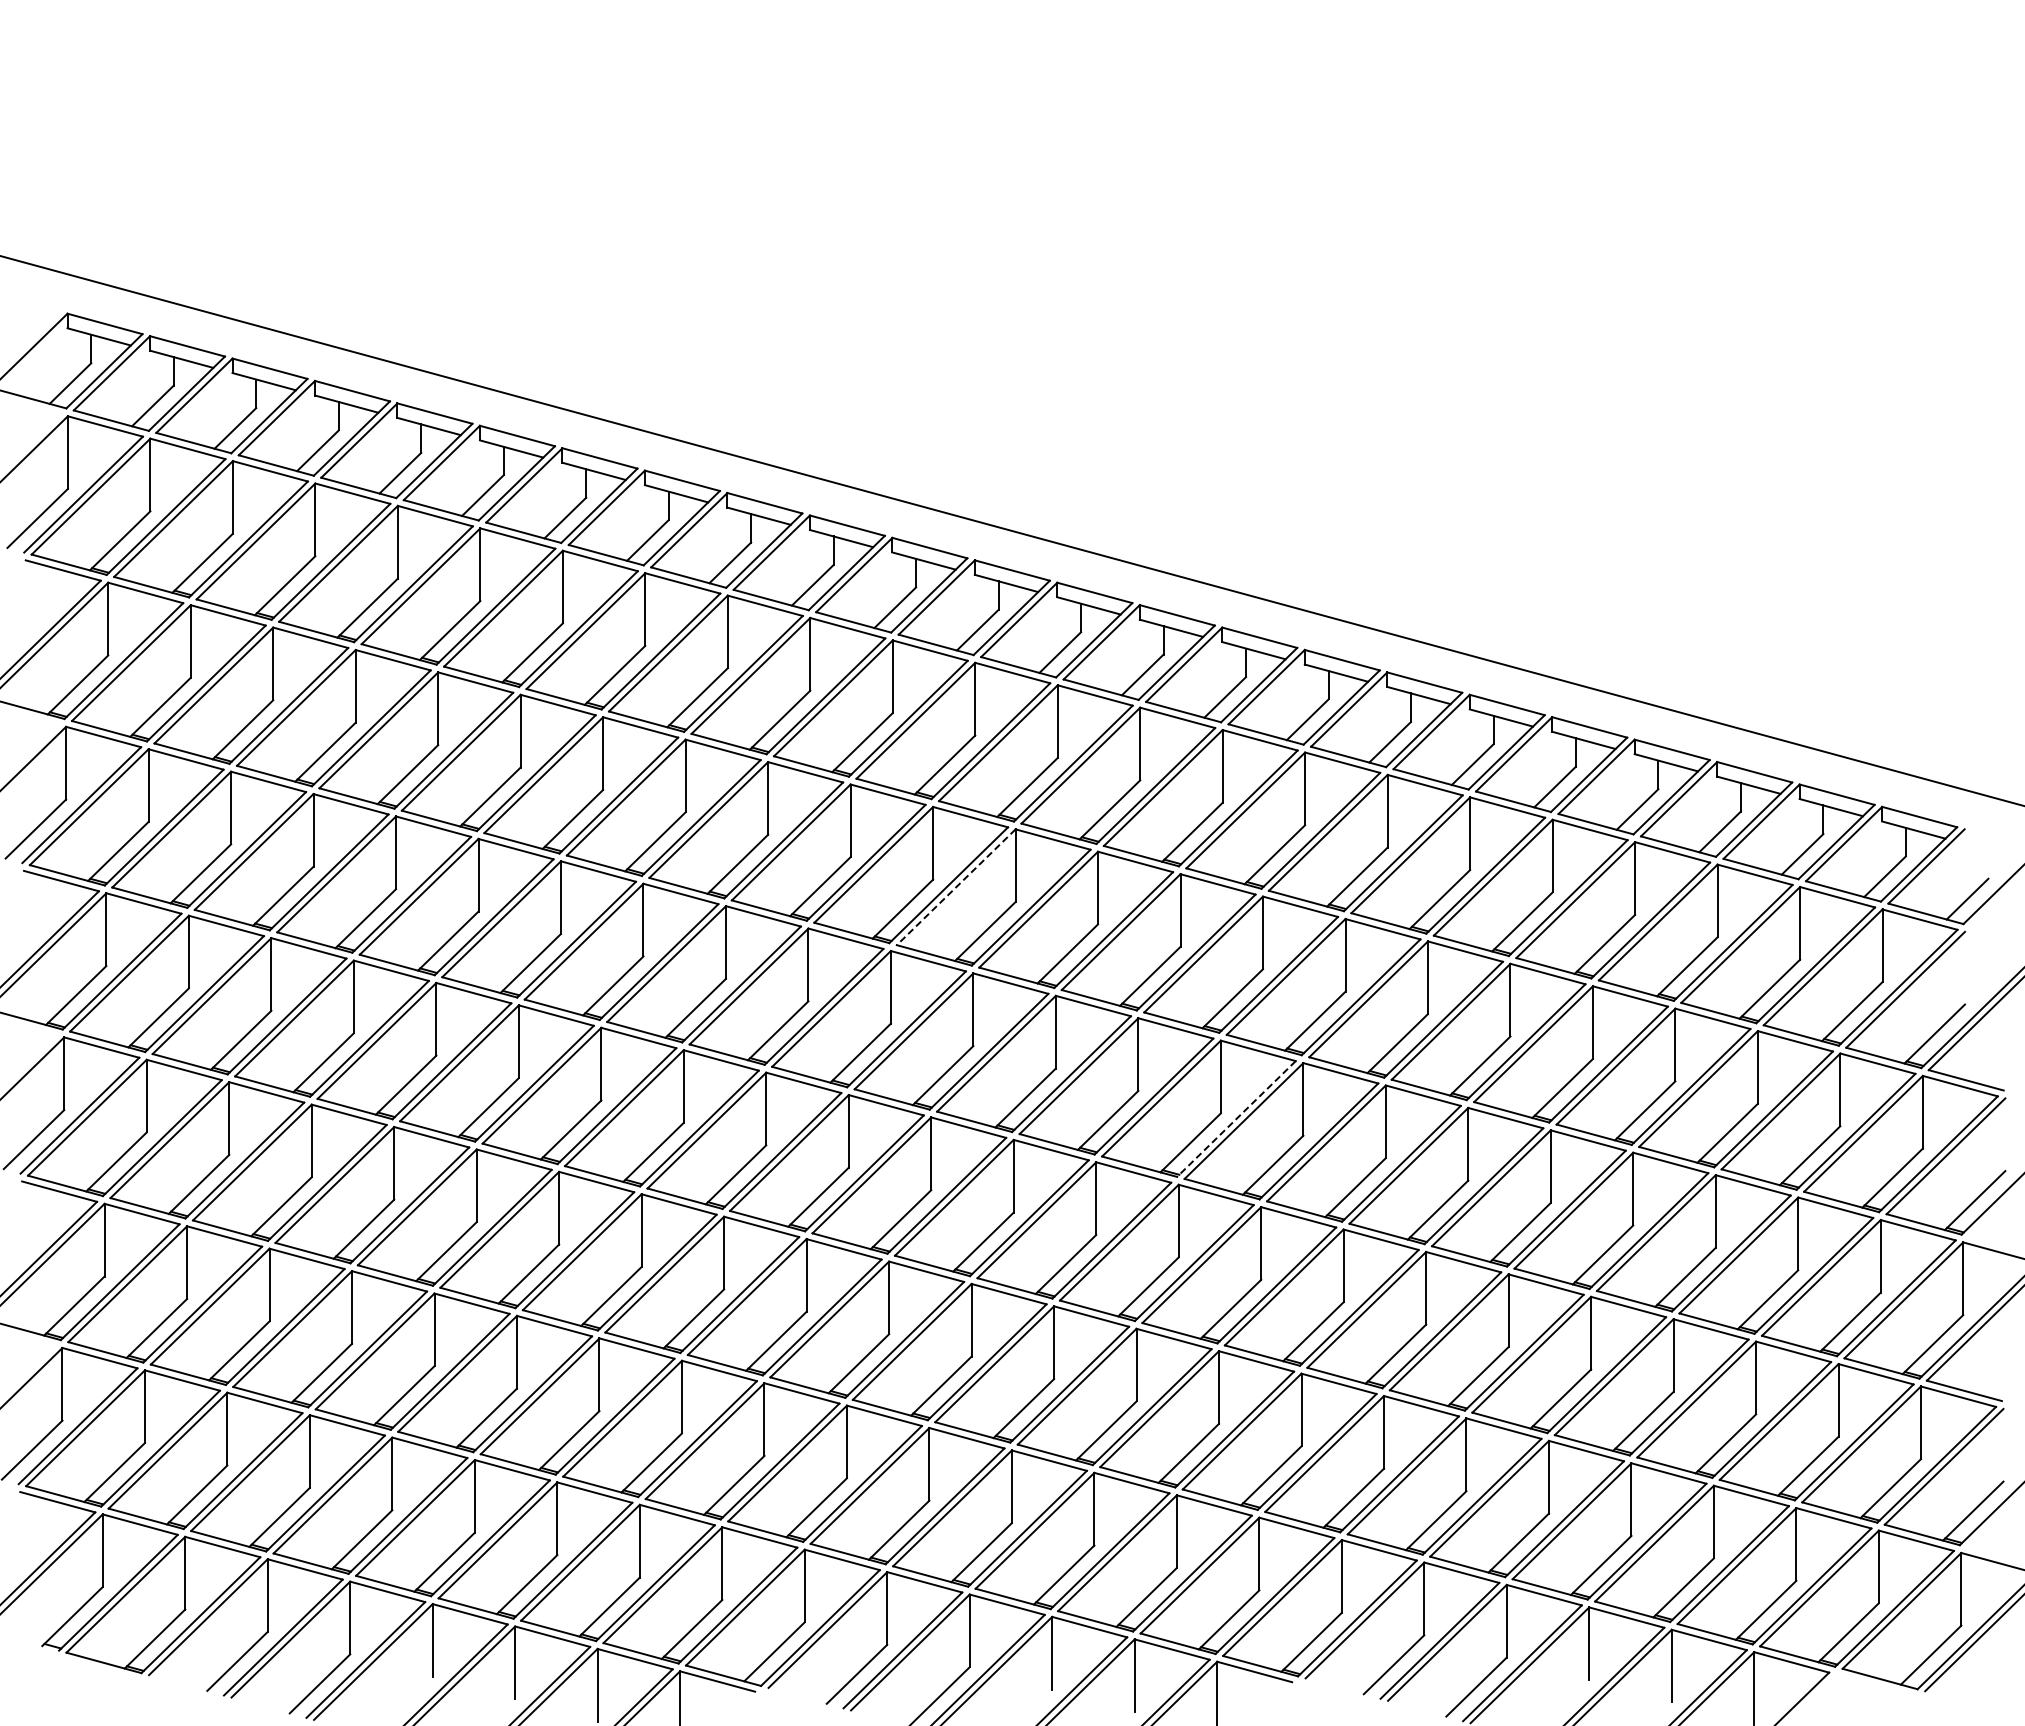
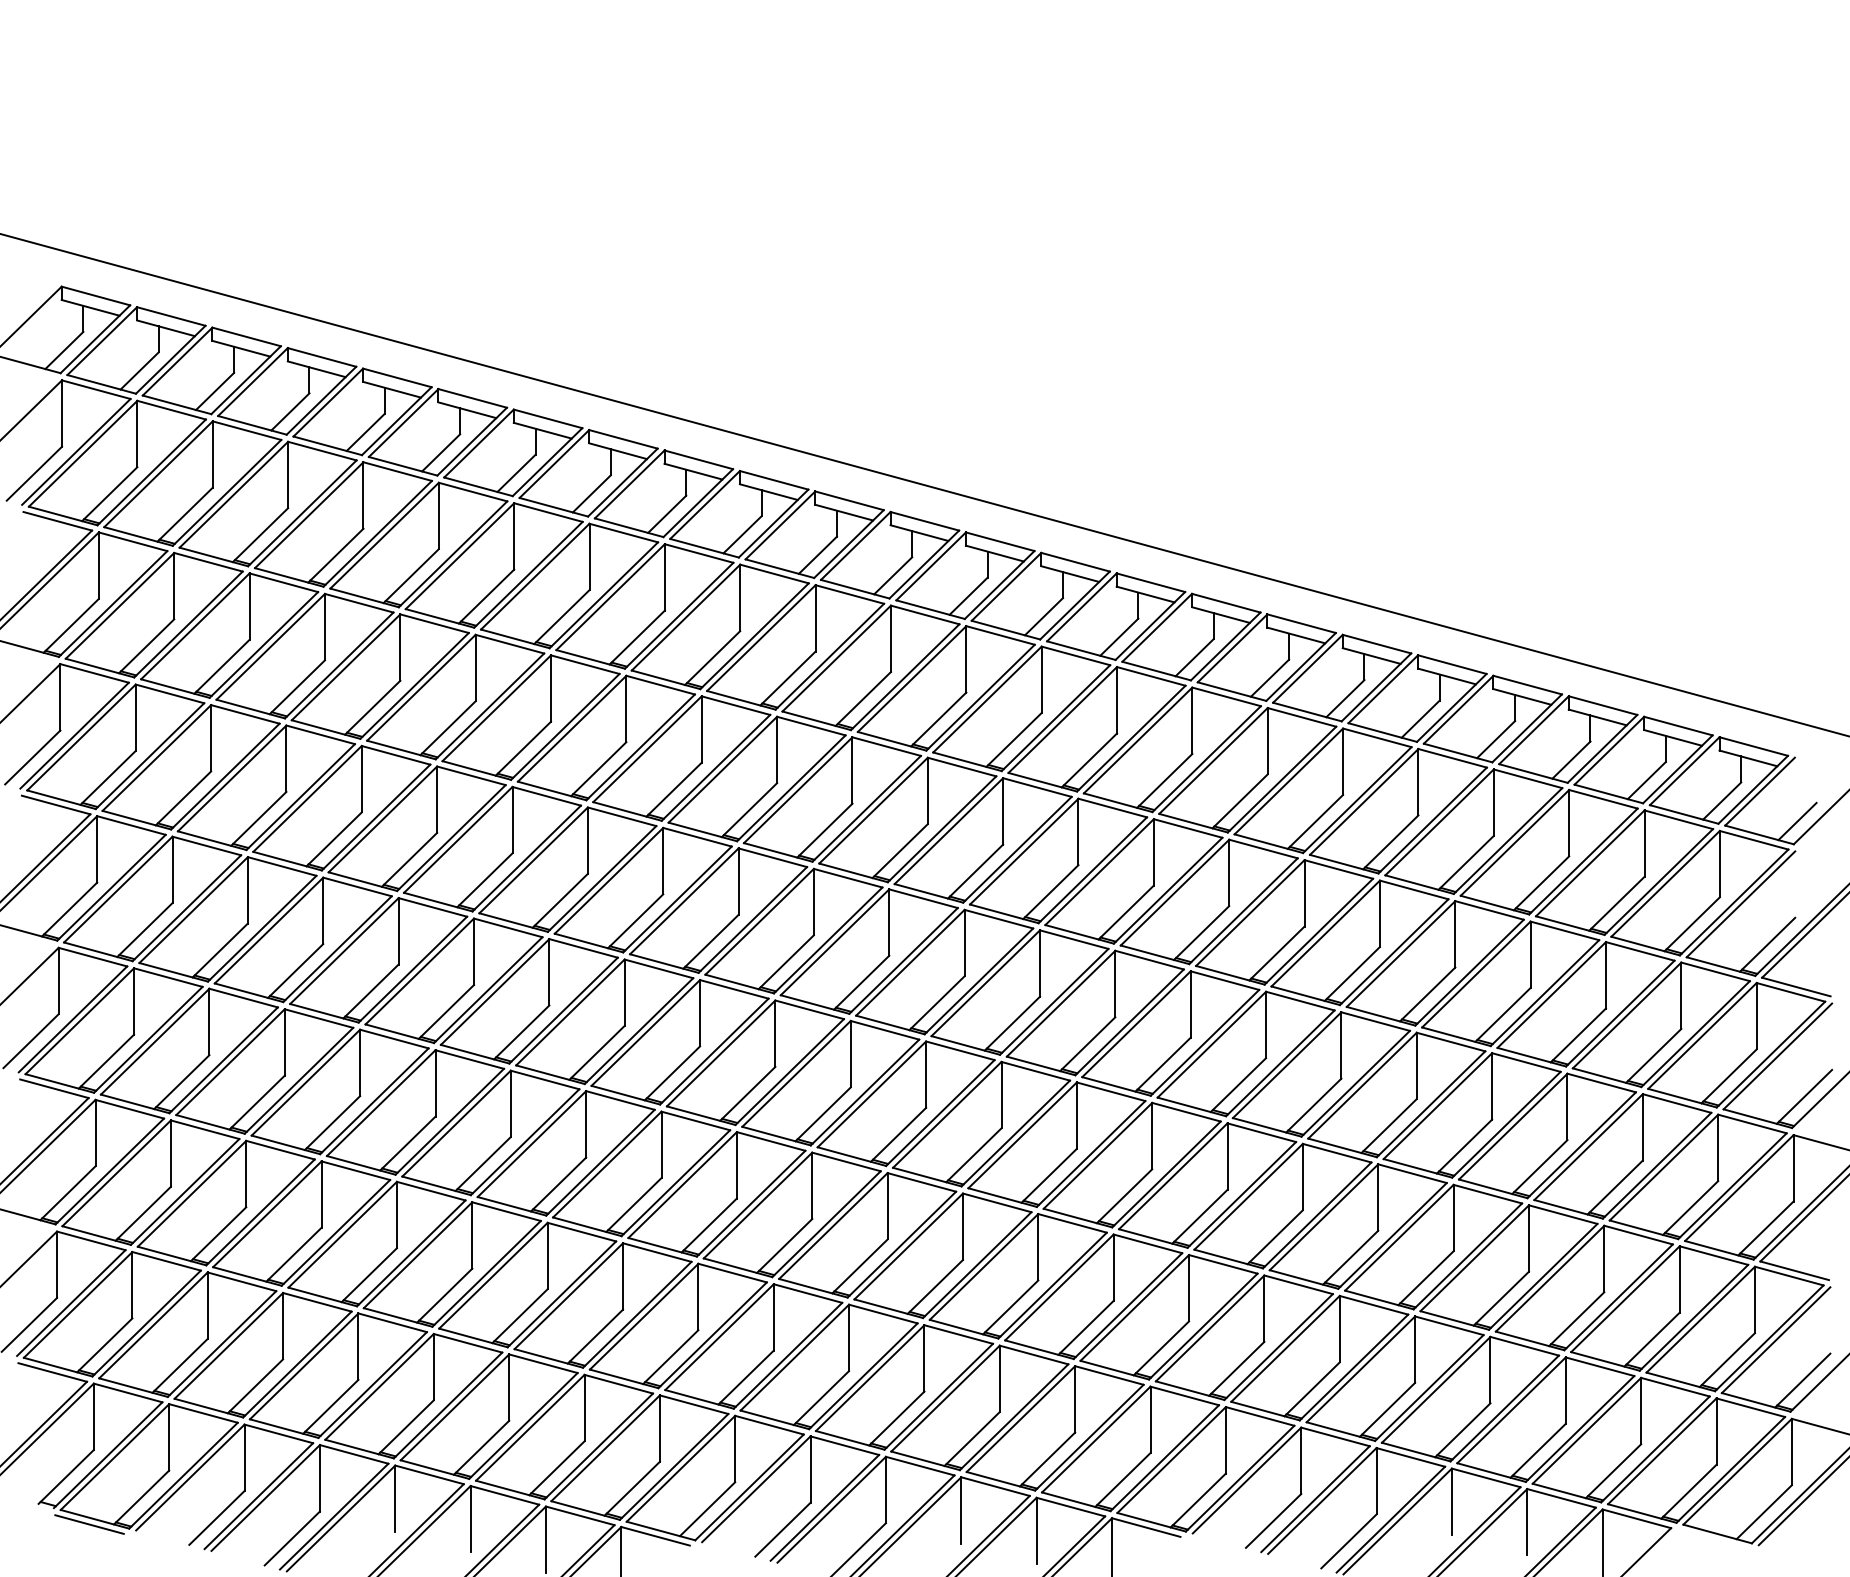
line: (956, 887) -> (873, 810), dashed -> solid
line: (1236, 1118) -> (1129, 1021), dashed -> solid
line: (97, 1668) -> (89, 1524), added

